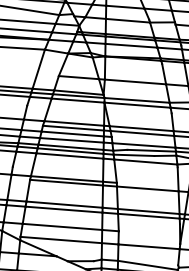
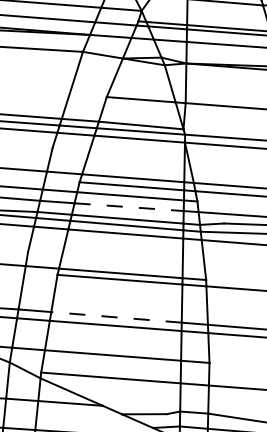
line: (71, 140) -> (128, 207), solid -> dashed
line: (64, 204) -> (116, 317), solid -> dashed

